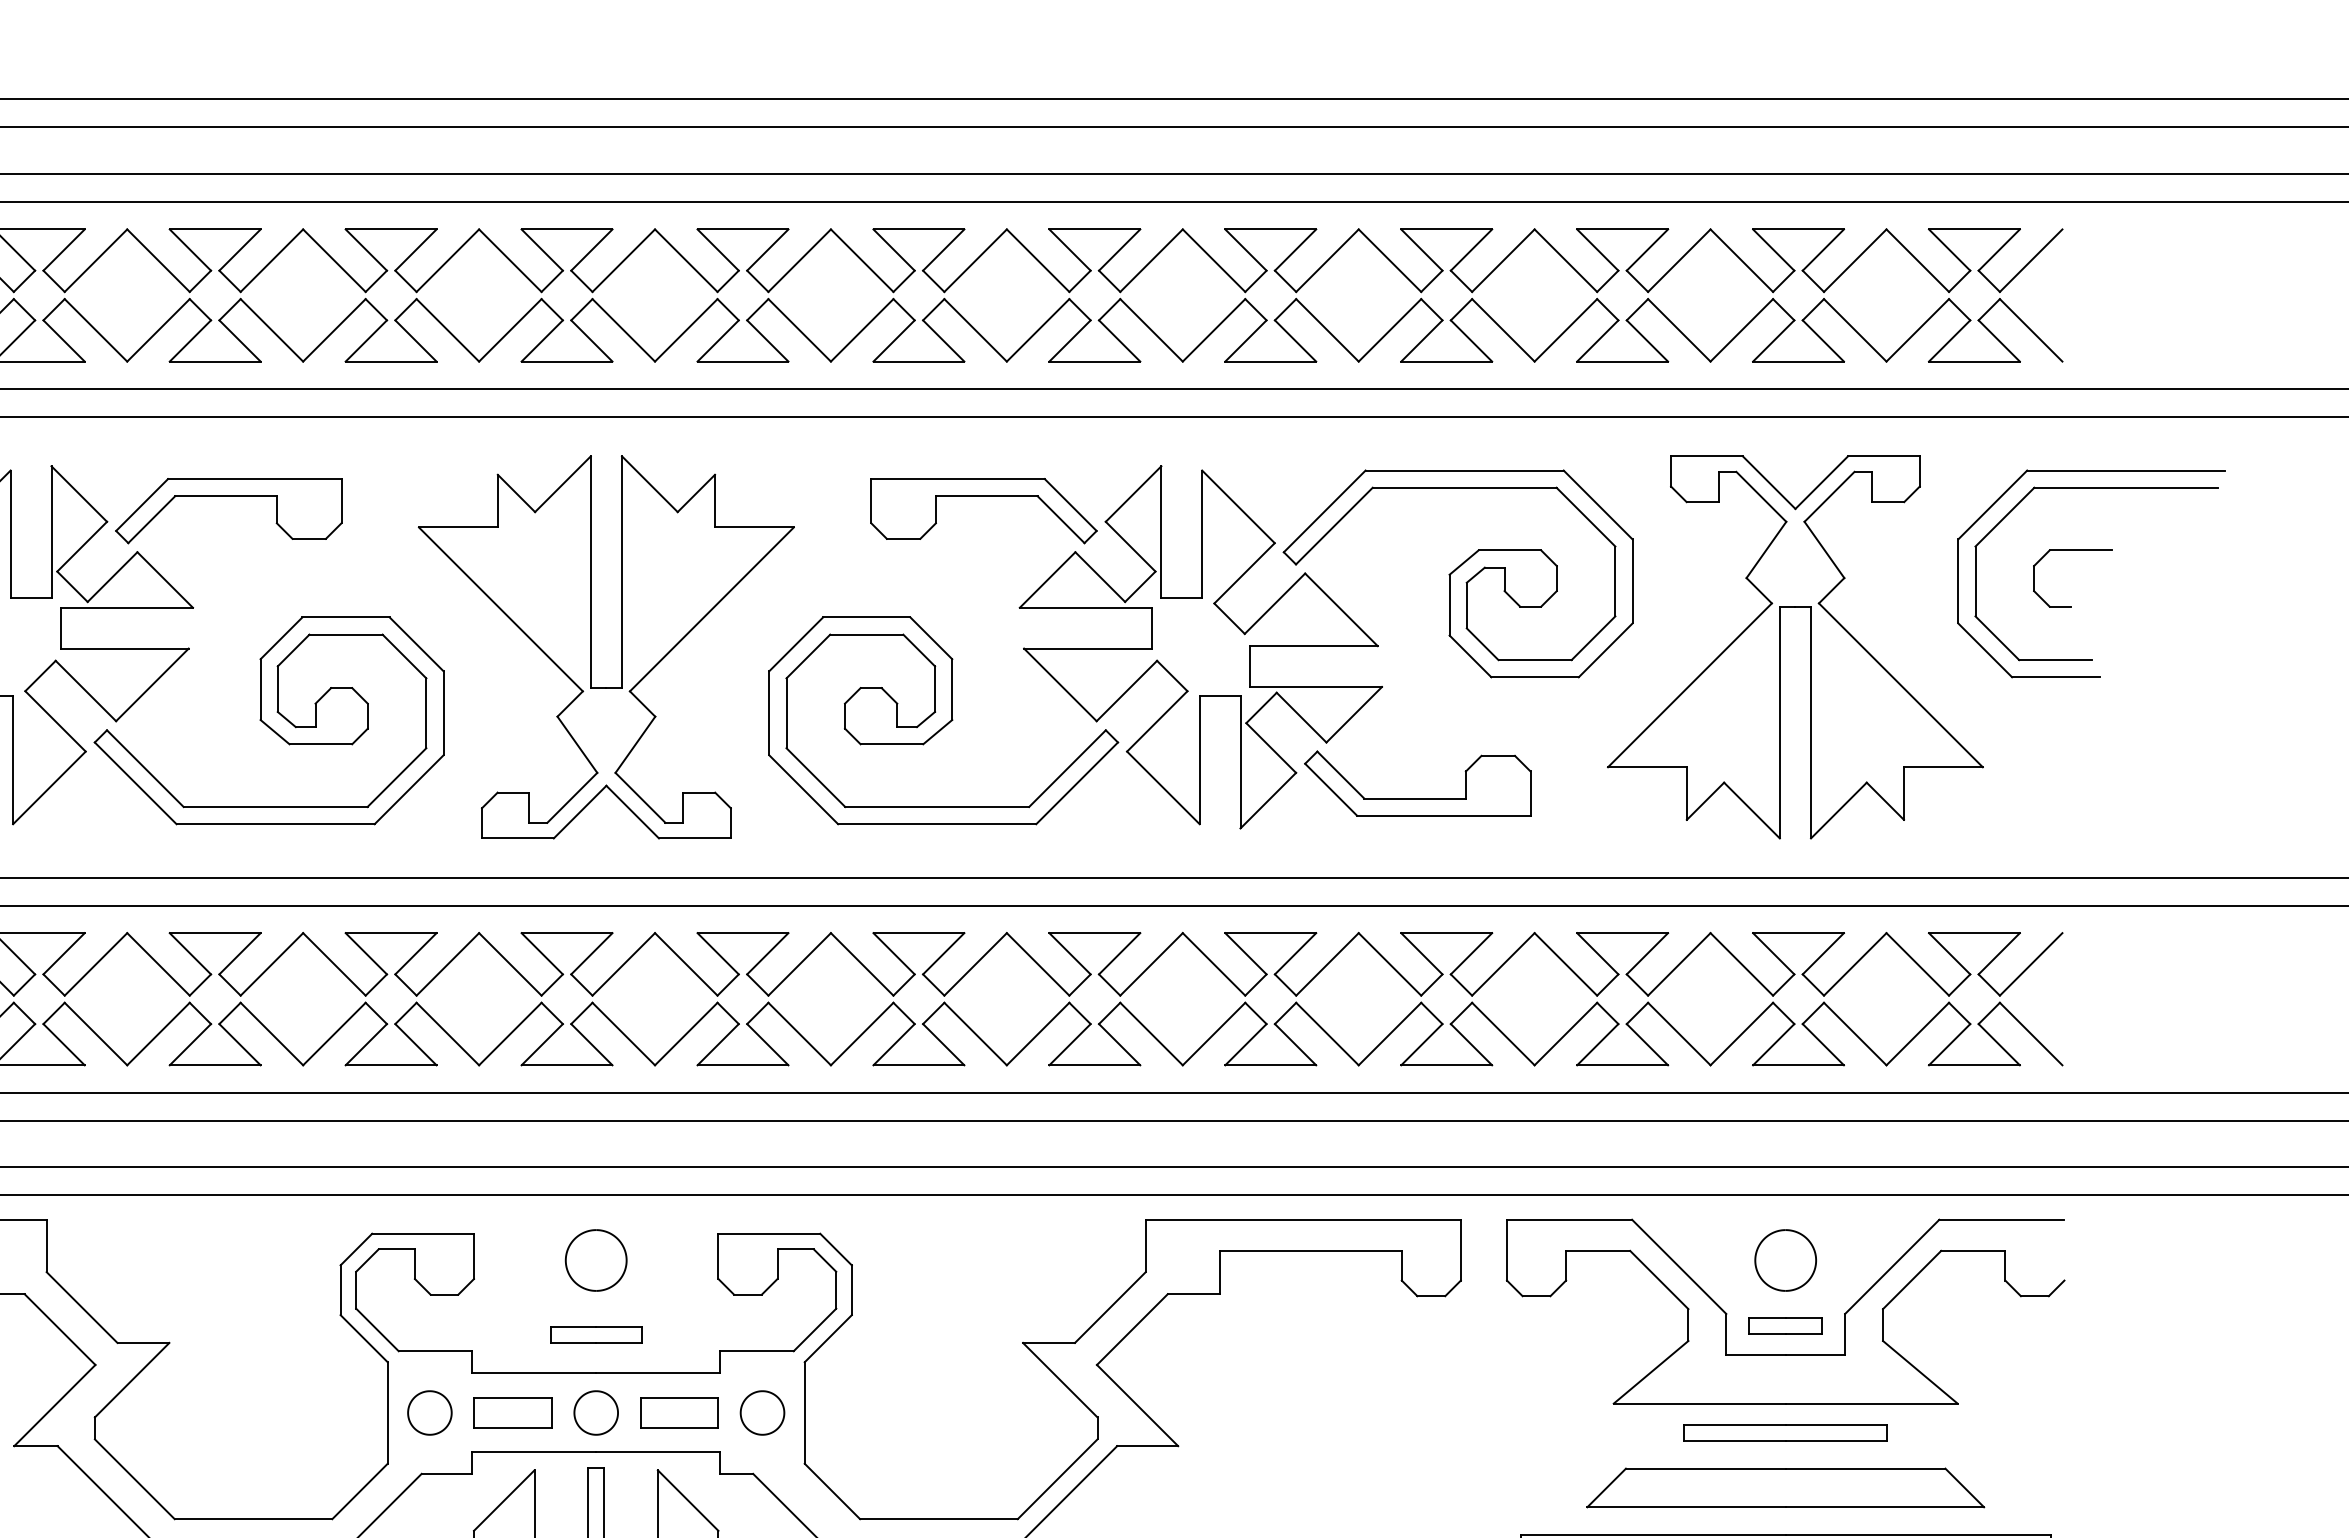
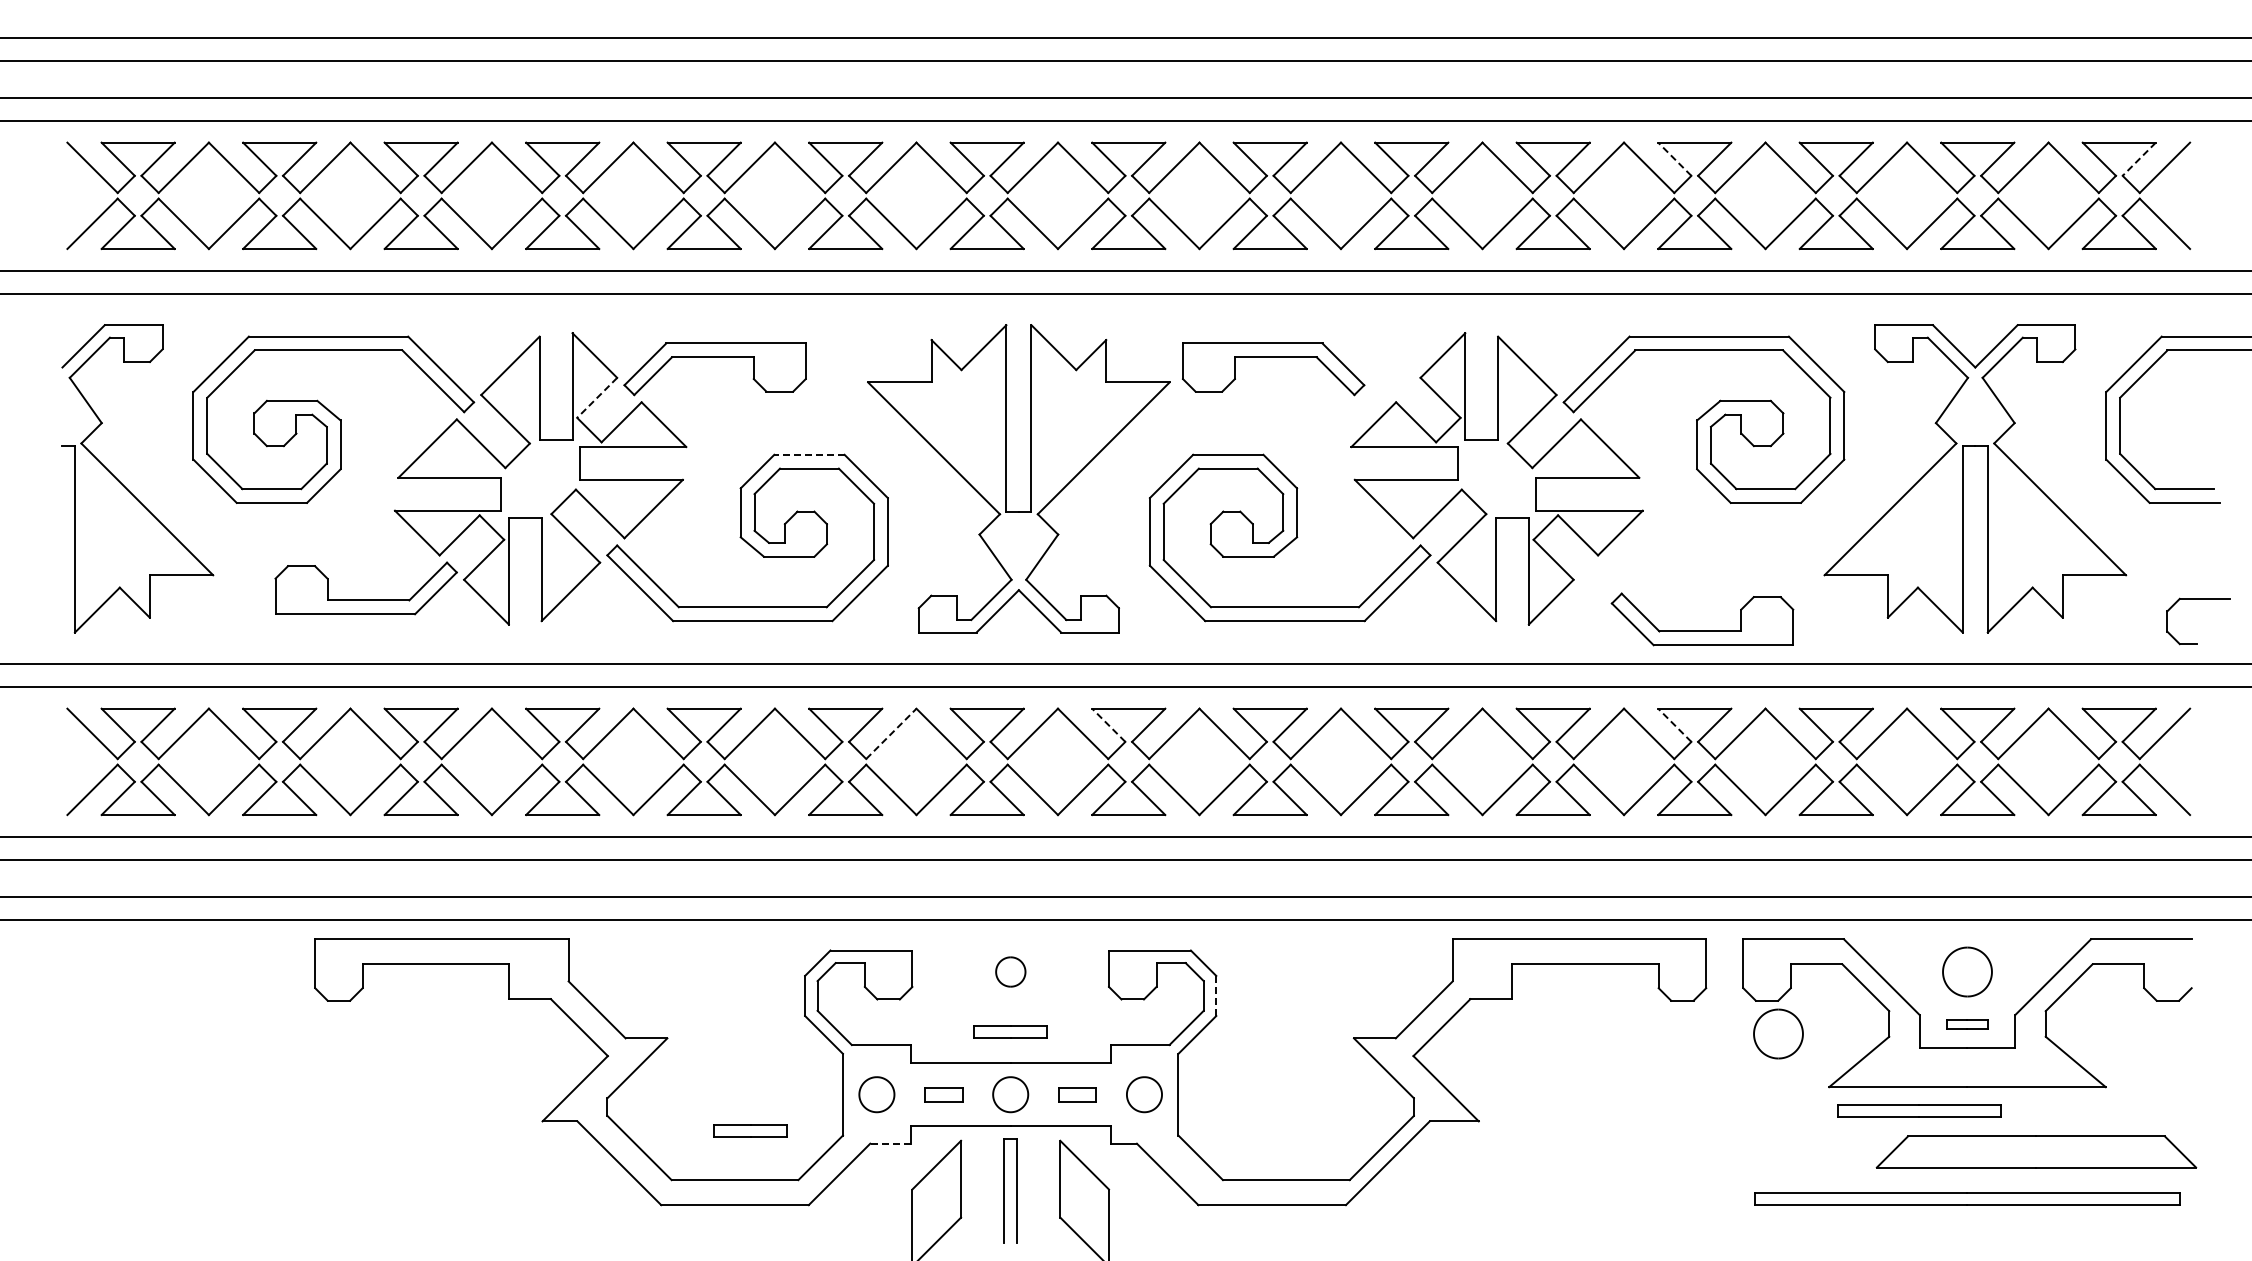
line: (1421, 249) -> (1674, 158), solid -> dashed
line: (1998, 250) -> (2138, 159), solid -> dashed
part: (983, 496) -> (1273, 357), moved
line: (81, 547) -> (596, 398), solid -> dashed
part: (2072, 551) -> (2198, 599), moved
line: (344, 617) -> (808, 454), solid -> dashed
part: (1417, 797) -> (1702, 630), moved
line: (717, 952) -> (1108, 724), solid -> dashed
line: (1421, 952) -> (1674, 724), solid -> dashed
line: (448, 963) -> (891, 733), solid -> dashed
part: (595, 1259) -> (1010, 971), size x0.6
line: (852, 1290) -> (1216, 996), solid -> dashed
part: (1785, 1325) -> (1967, 1024), size x0.7
part: (1550, 1336) -> (1778, 1033), added
part: (512, 1412) -> (943, 1094), size x0.6
part: (679, 1412) -> (1077, 1094), size x0.6
part: (1785, 1432) -> (1919, 1110), moved
part: (272, 1457) -> (750, 1130), added
line: (446, 1473) -> (890, 1143), solid -> dashed
part: (1785, 1487) -> (2036, 1151), moved

